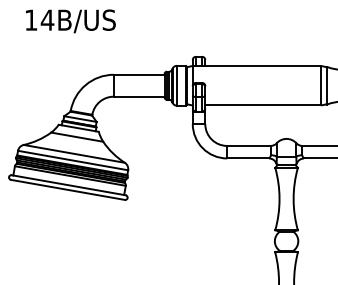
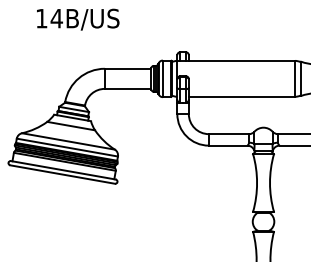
text: (70, 21) -> (77, 19), moved

